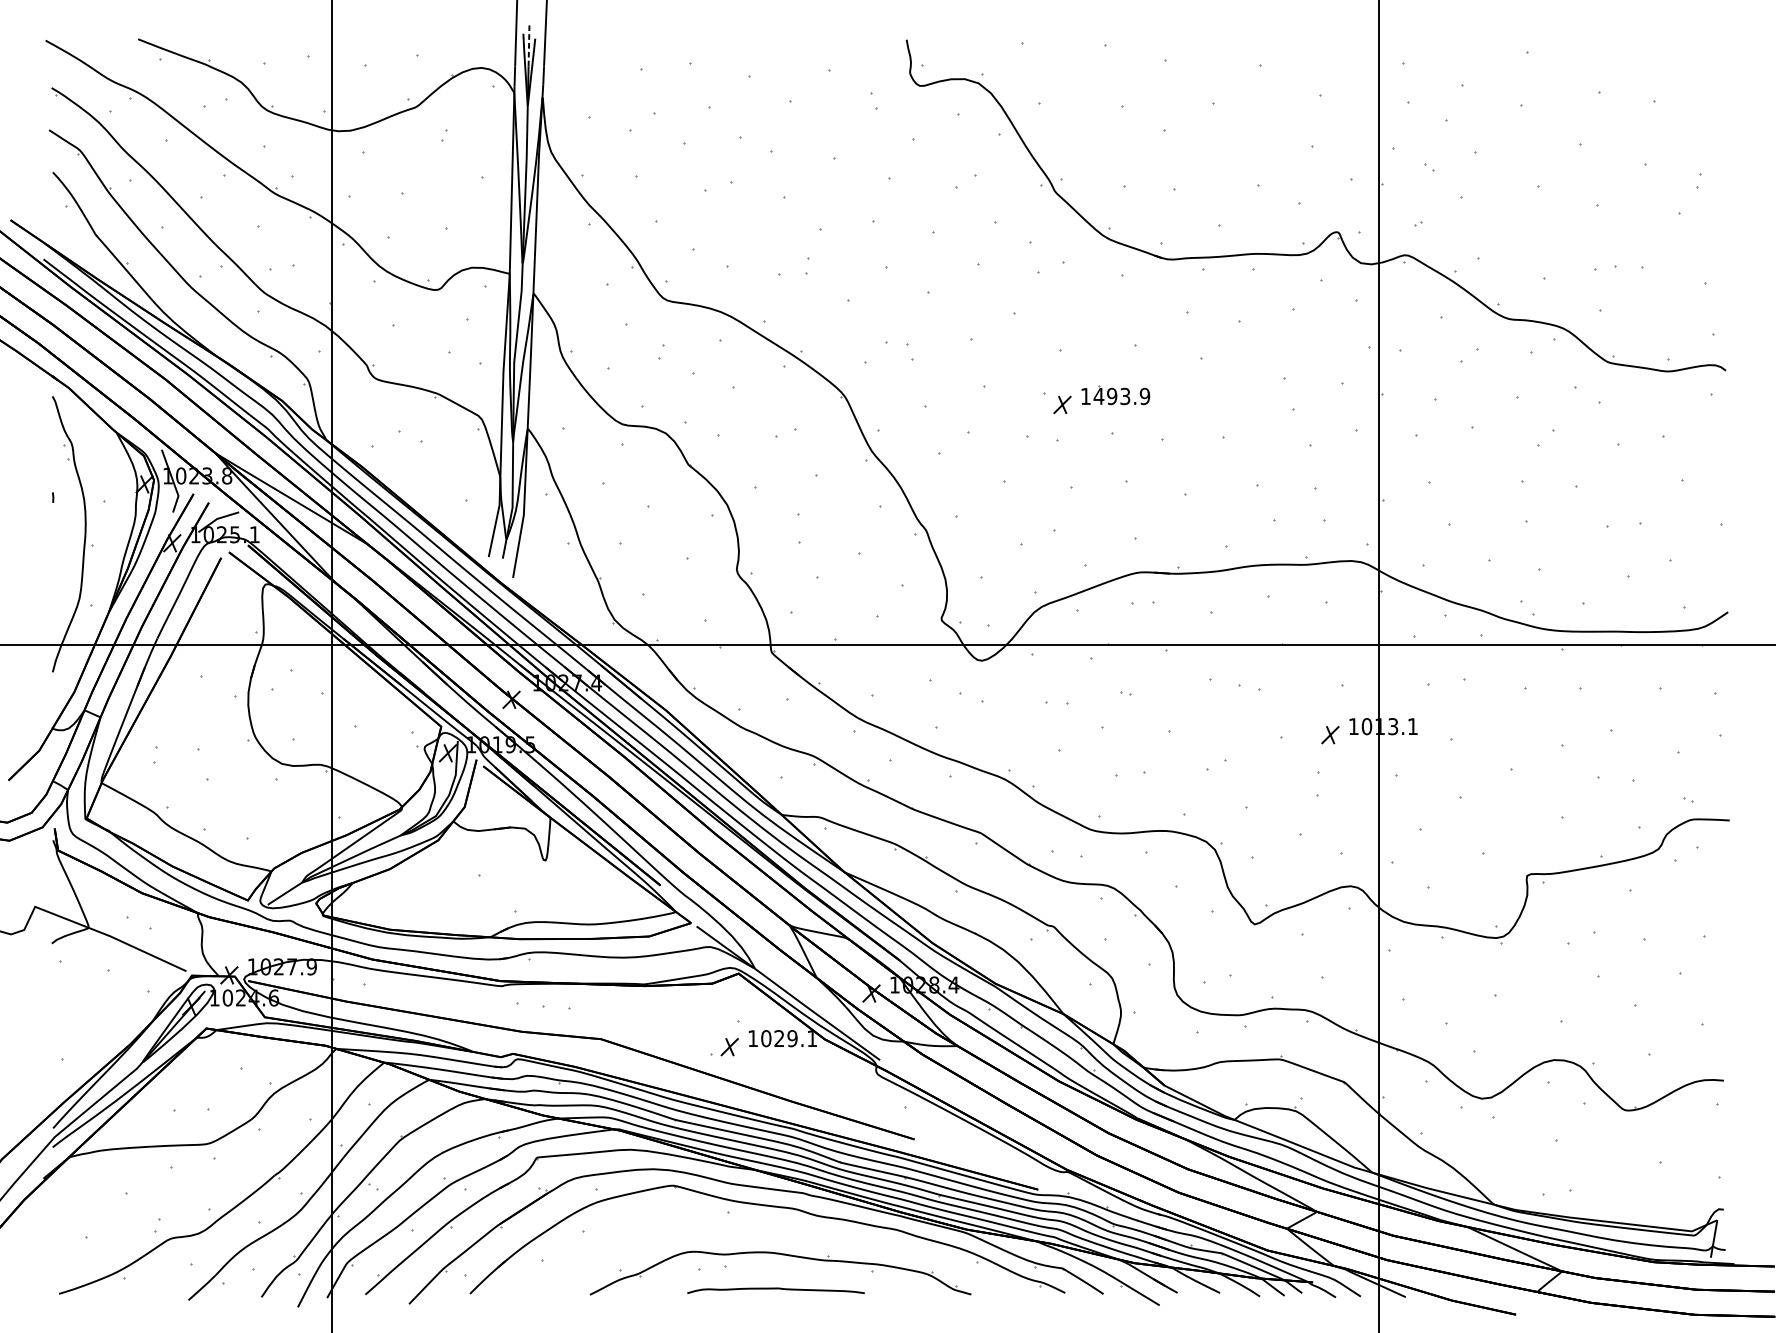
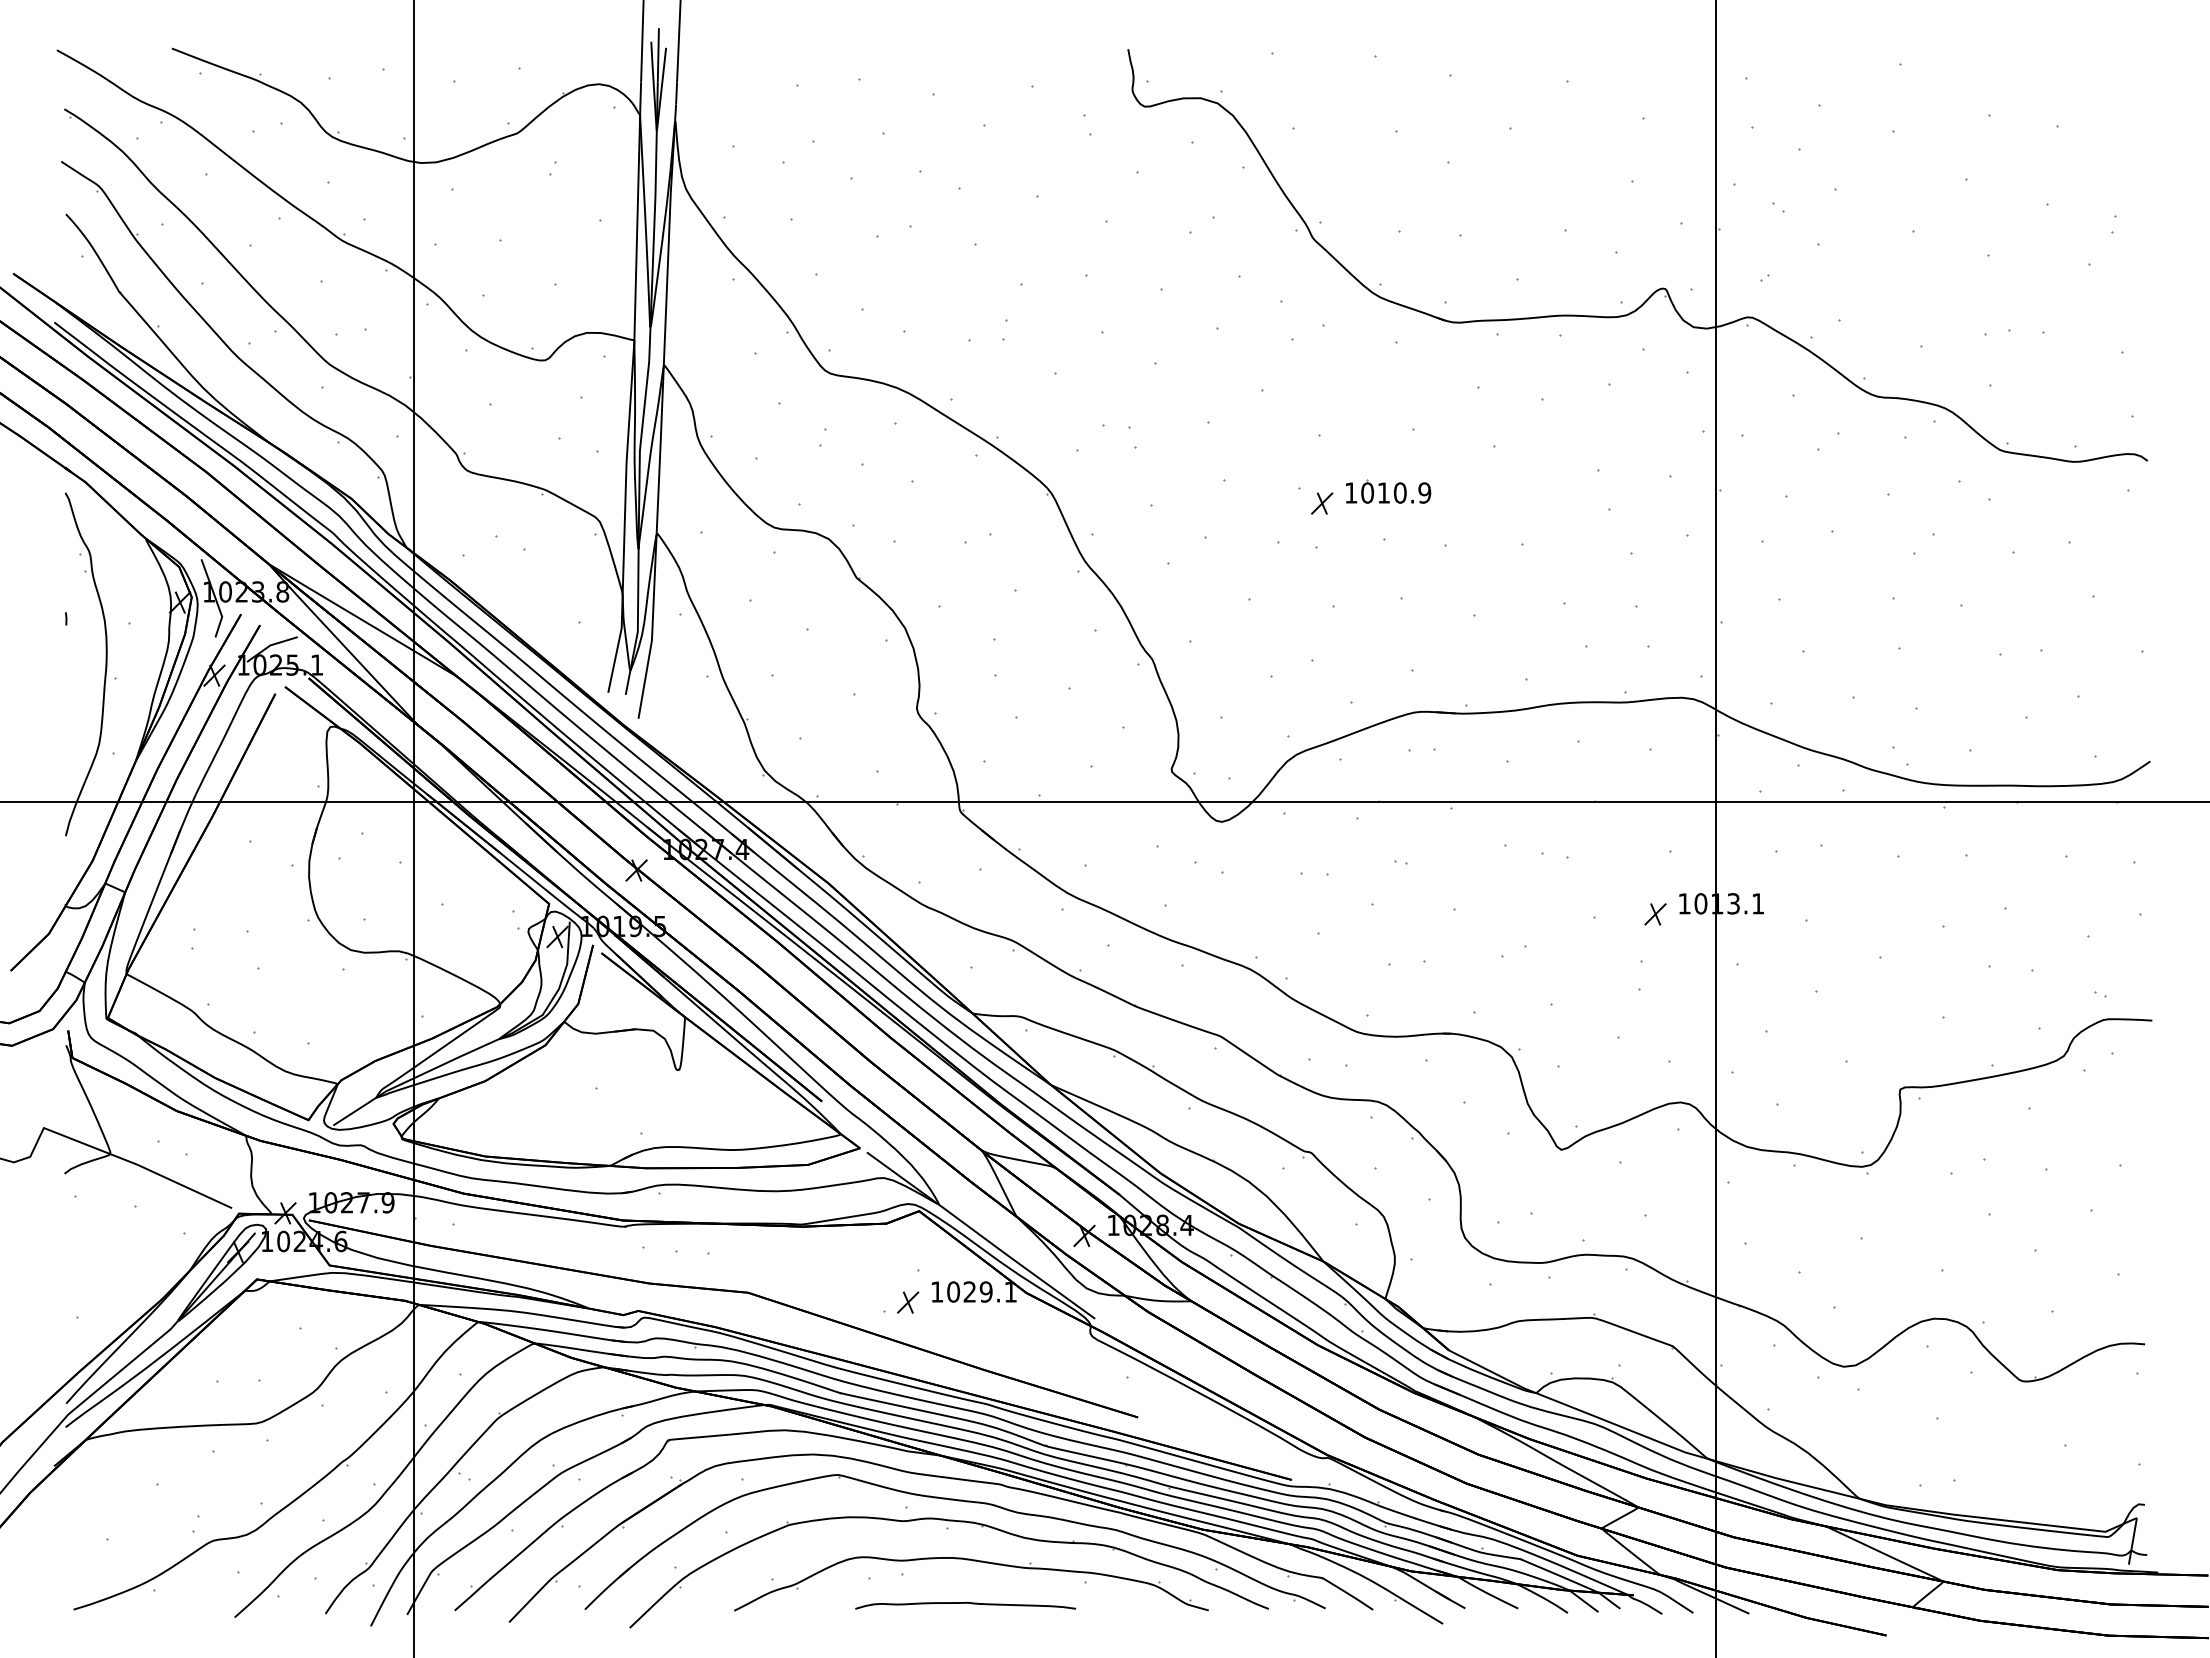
line: (529, 44) -> (658, 54), dashed -> solid
text: (1111, 396) -> (1383, 492), 1493.9 -> 1010.9
part: (761, 1229) -> (947, 1529), added

